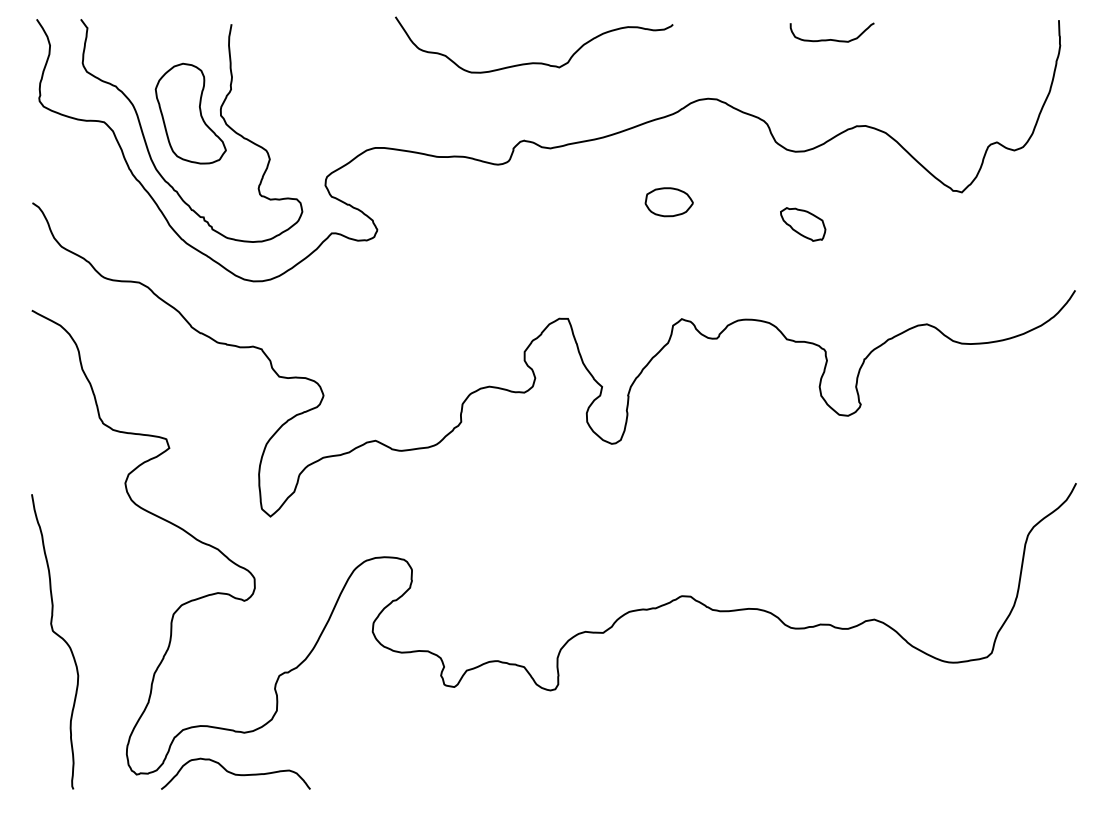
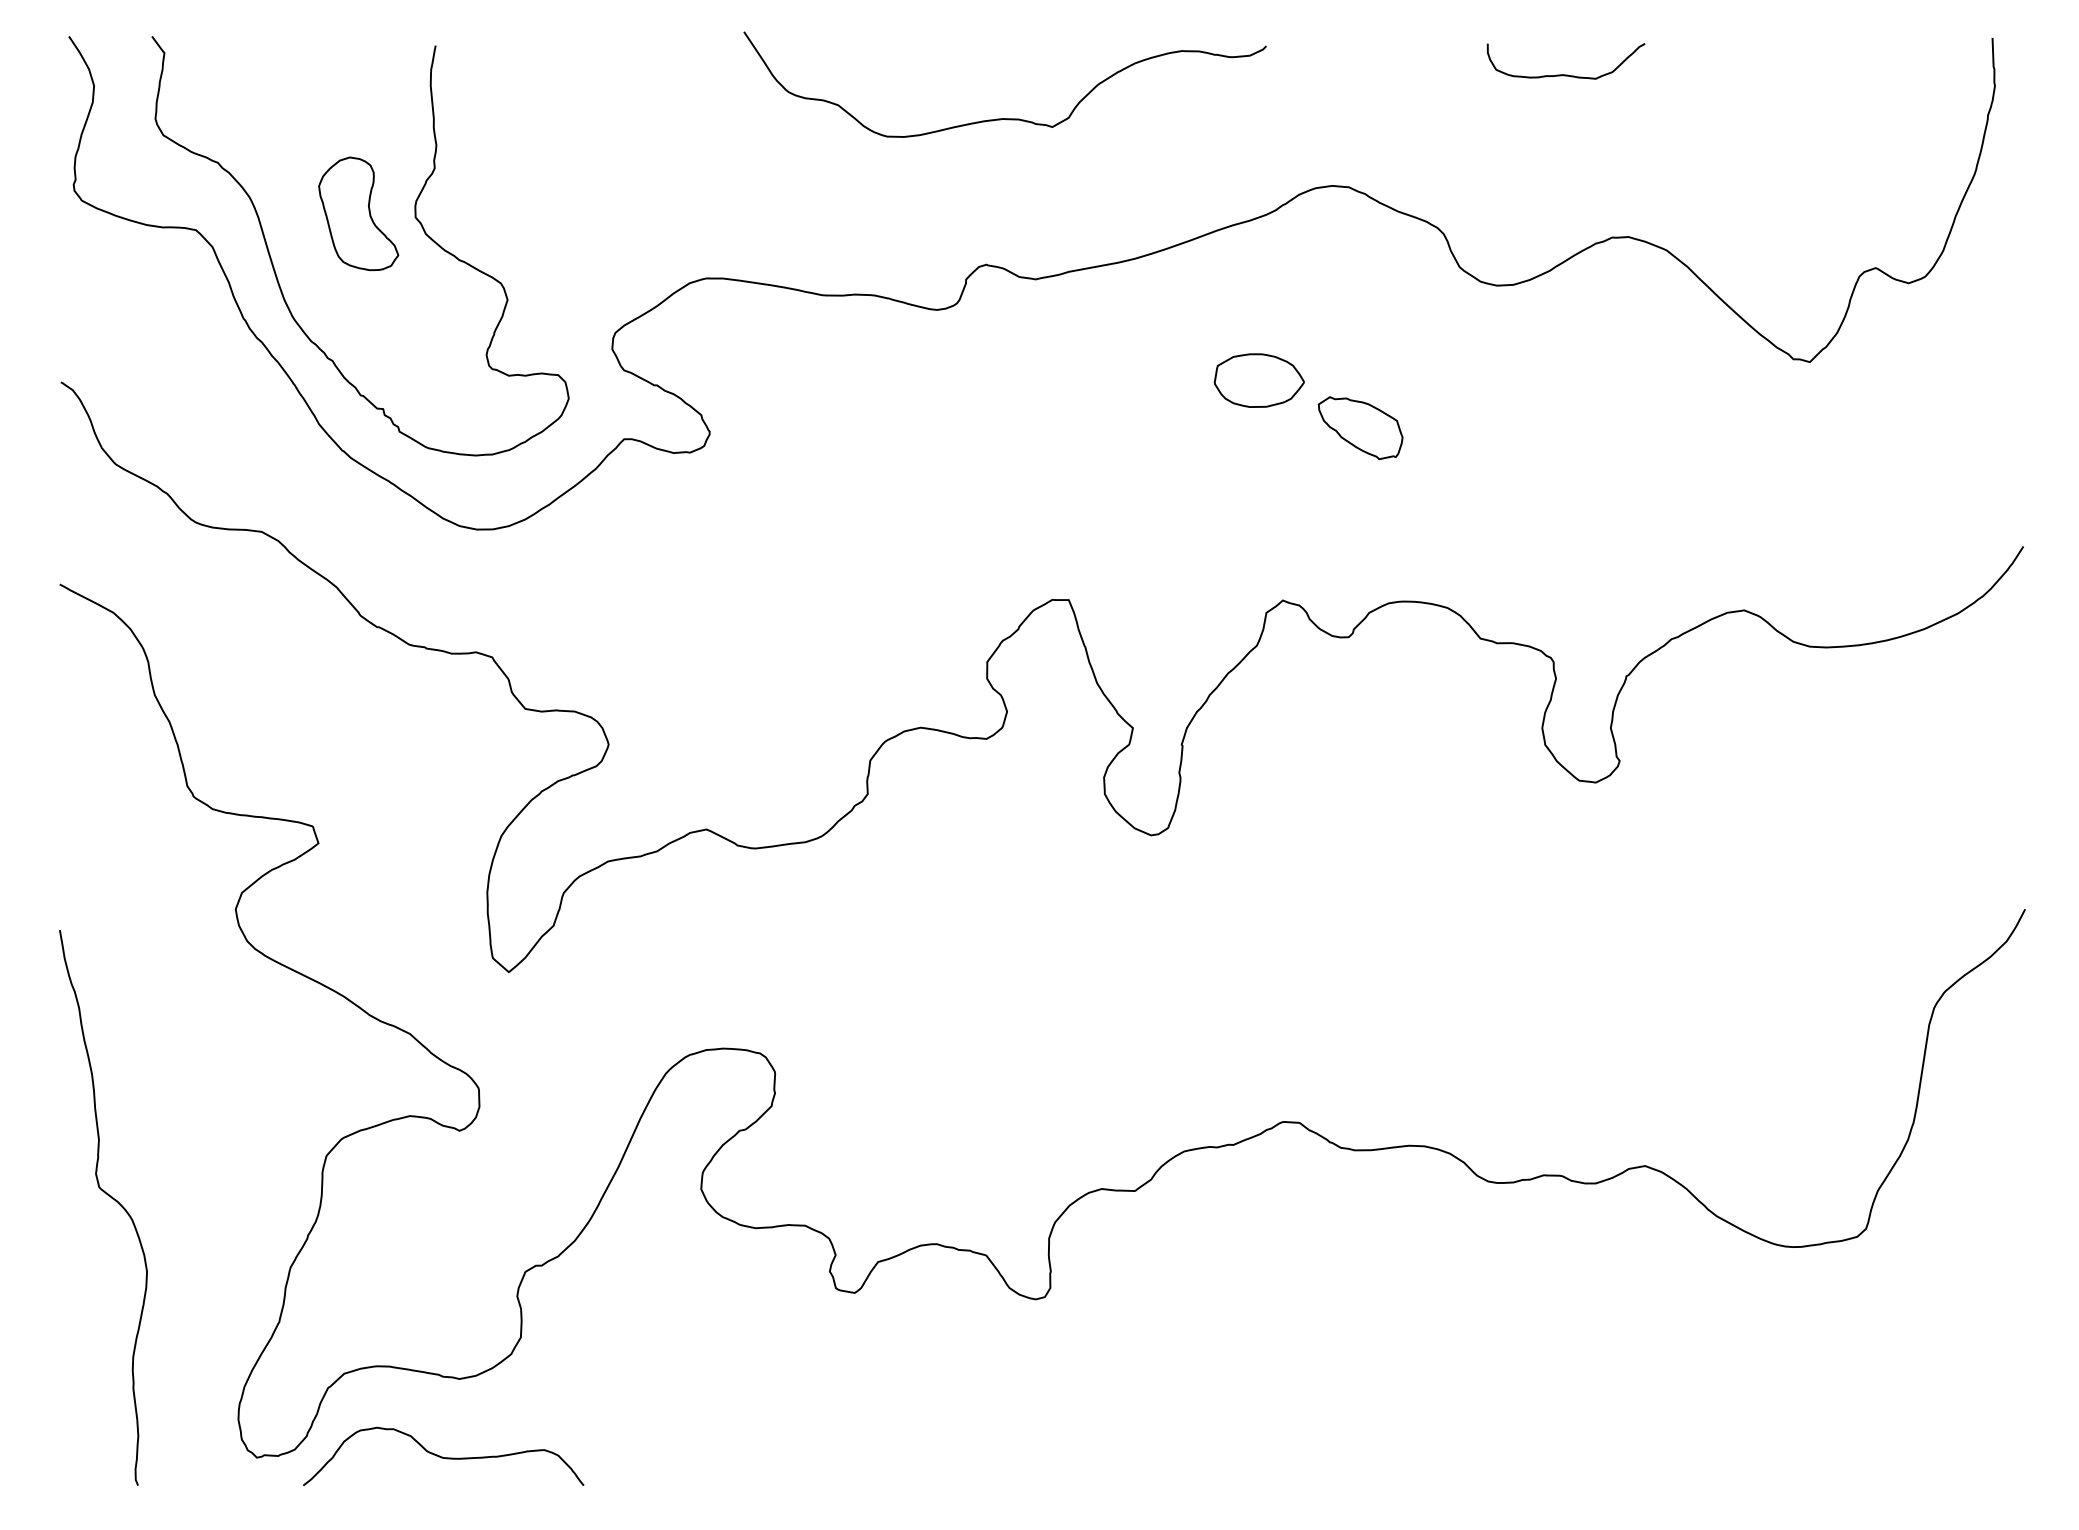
part: (190, 113) -> (358, 213), size x0.6
part: (803, 224) -> (1361, 428), moved

